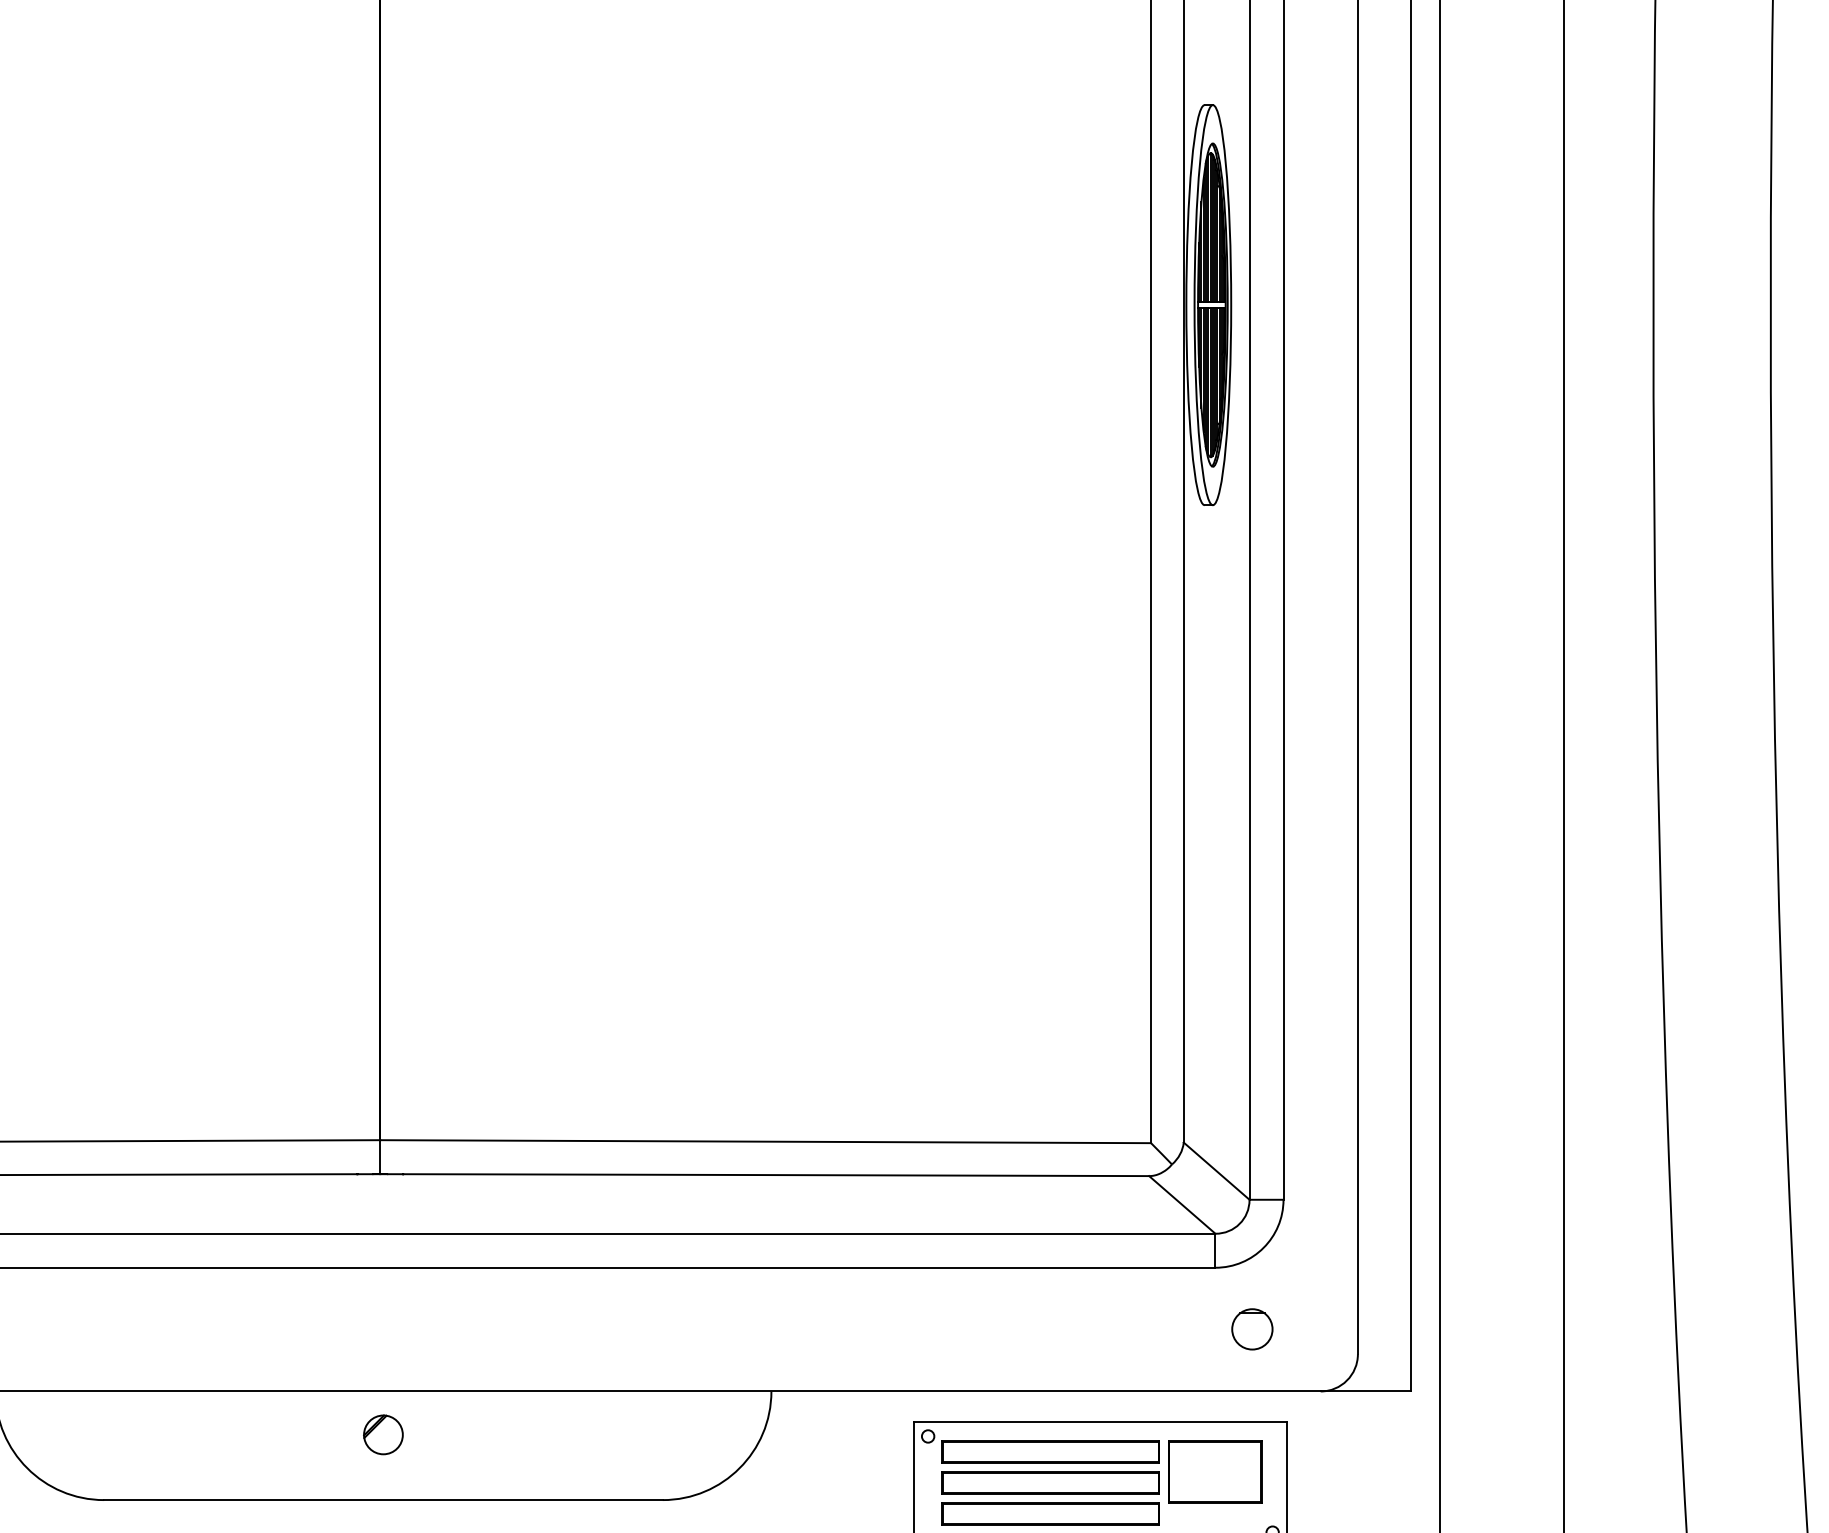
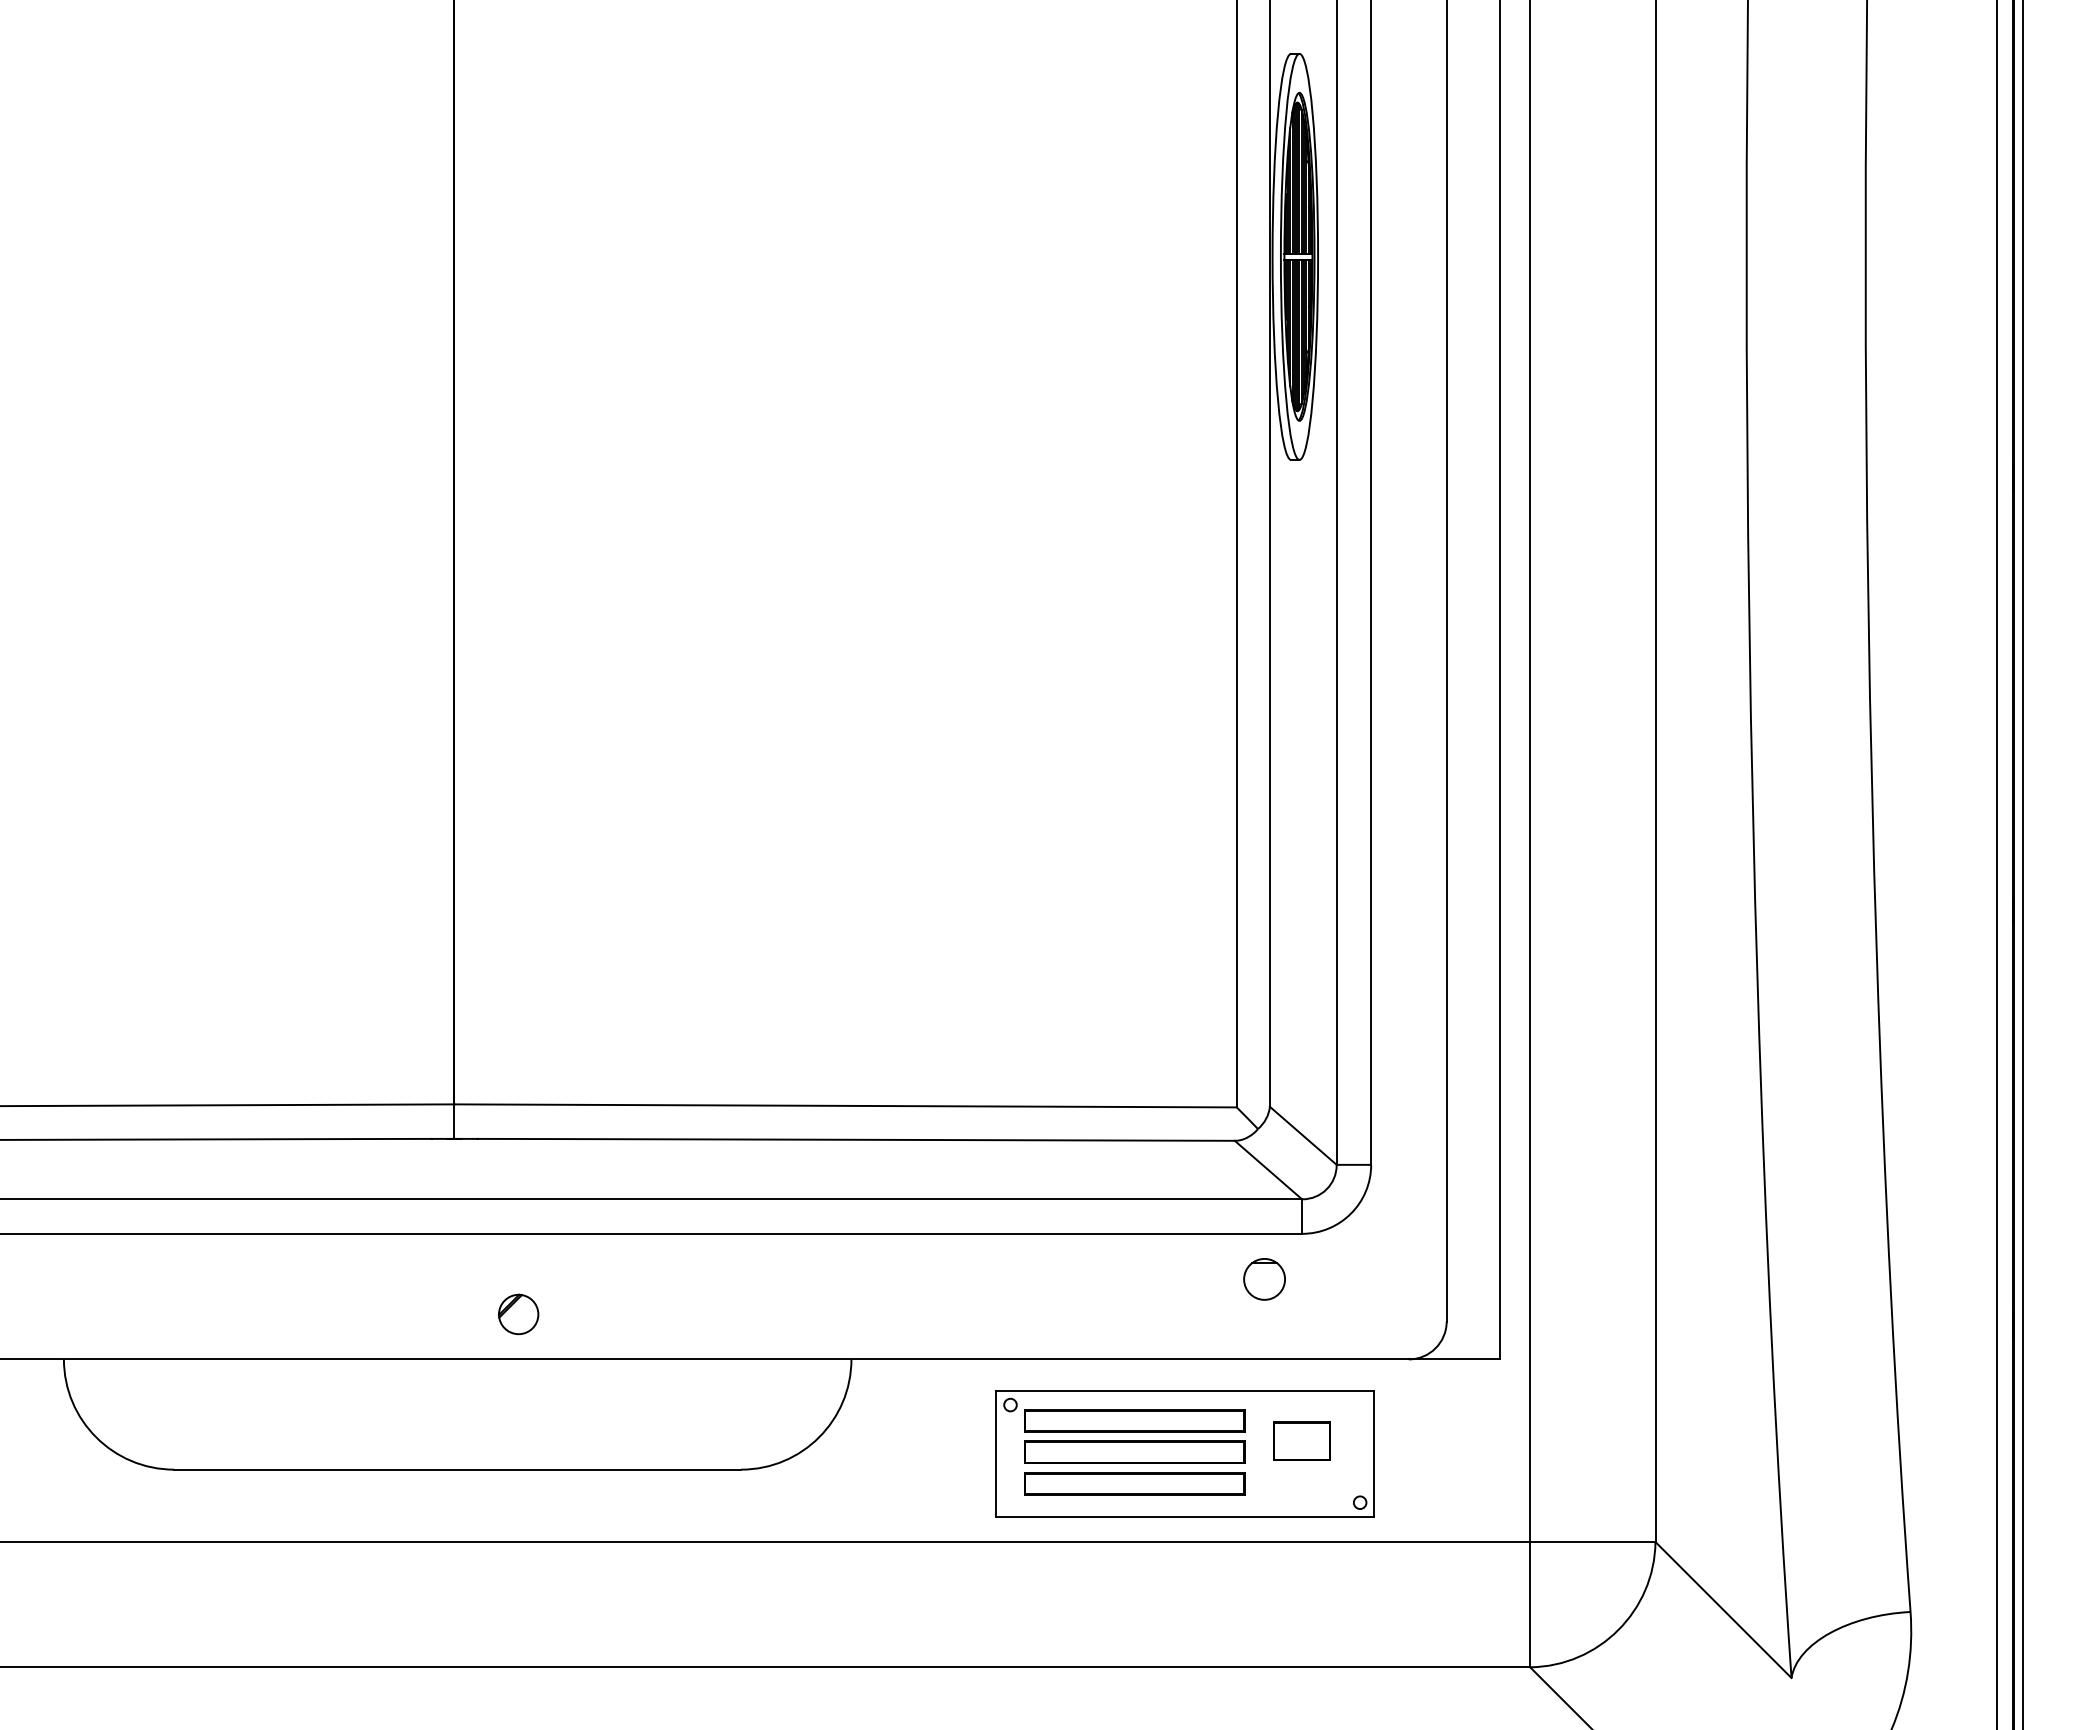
part: (1252, 1329) -> (1264, 1279), moved
part: (383, 1434) -> (518, 1314), moved
part: (1214, 1472) -> (1301, 1441), size x0.6

